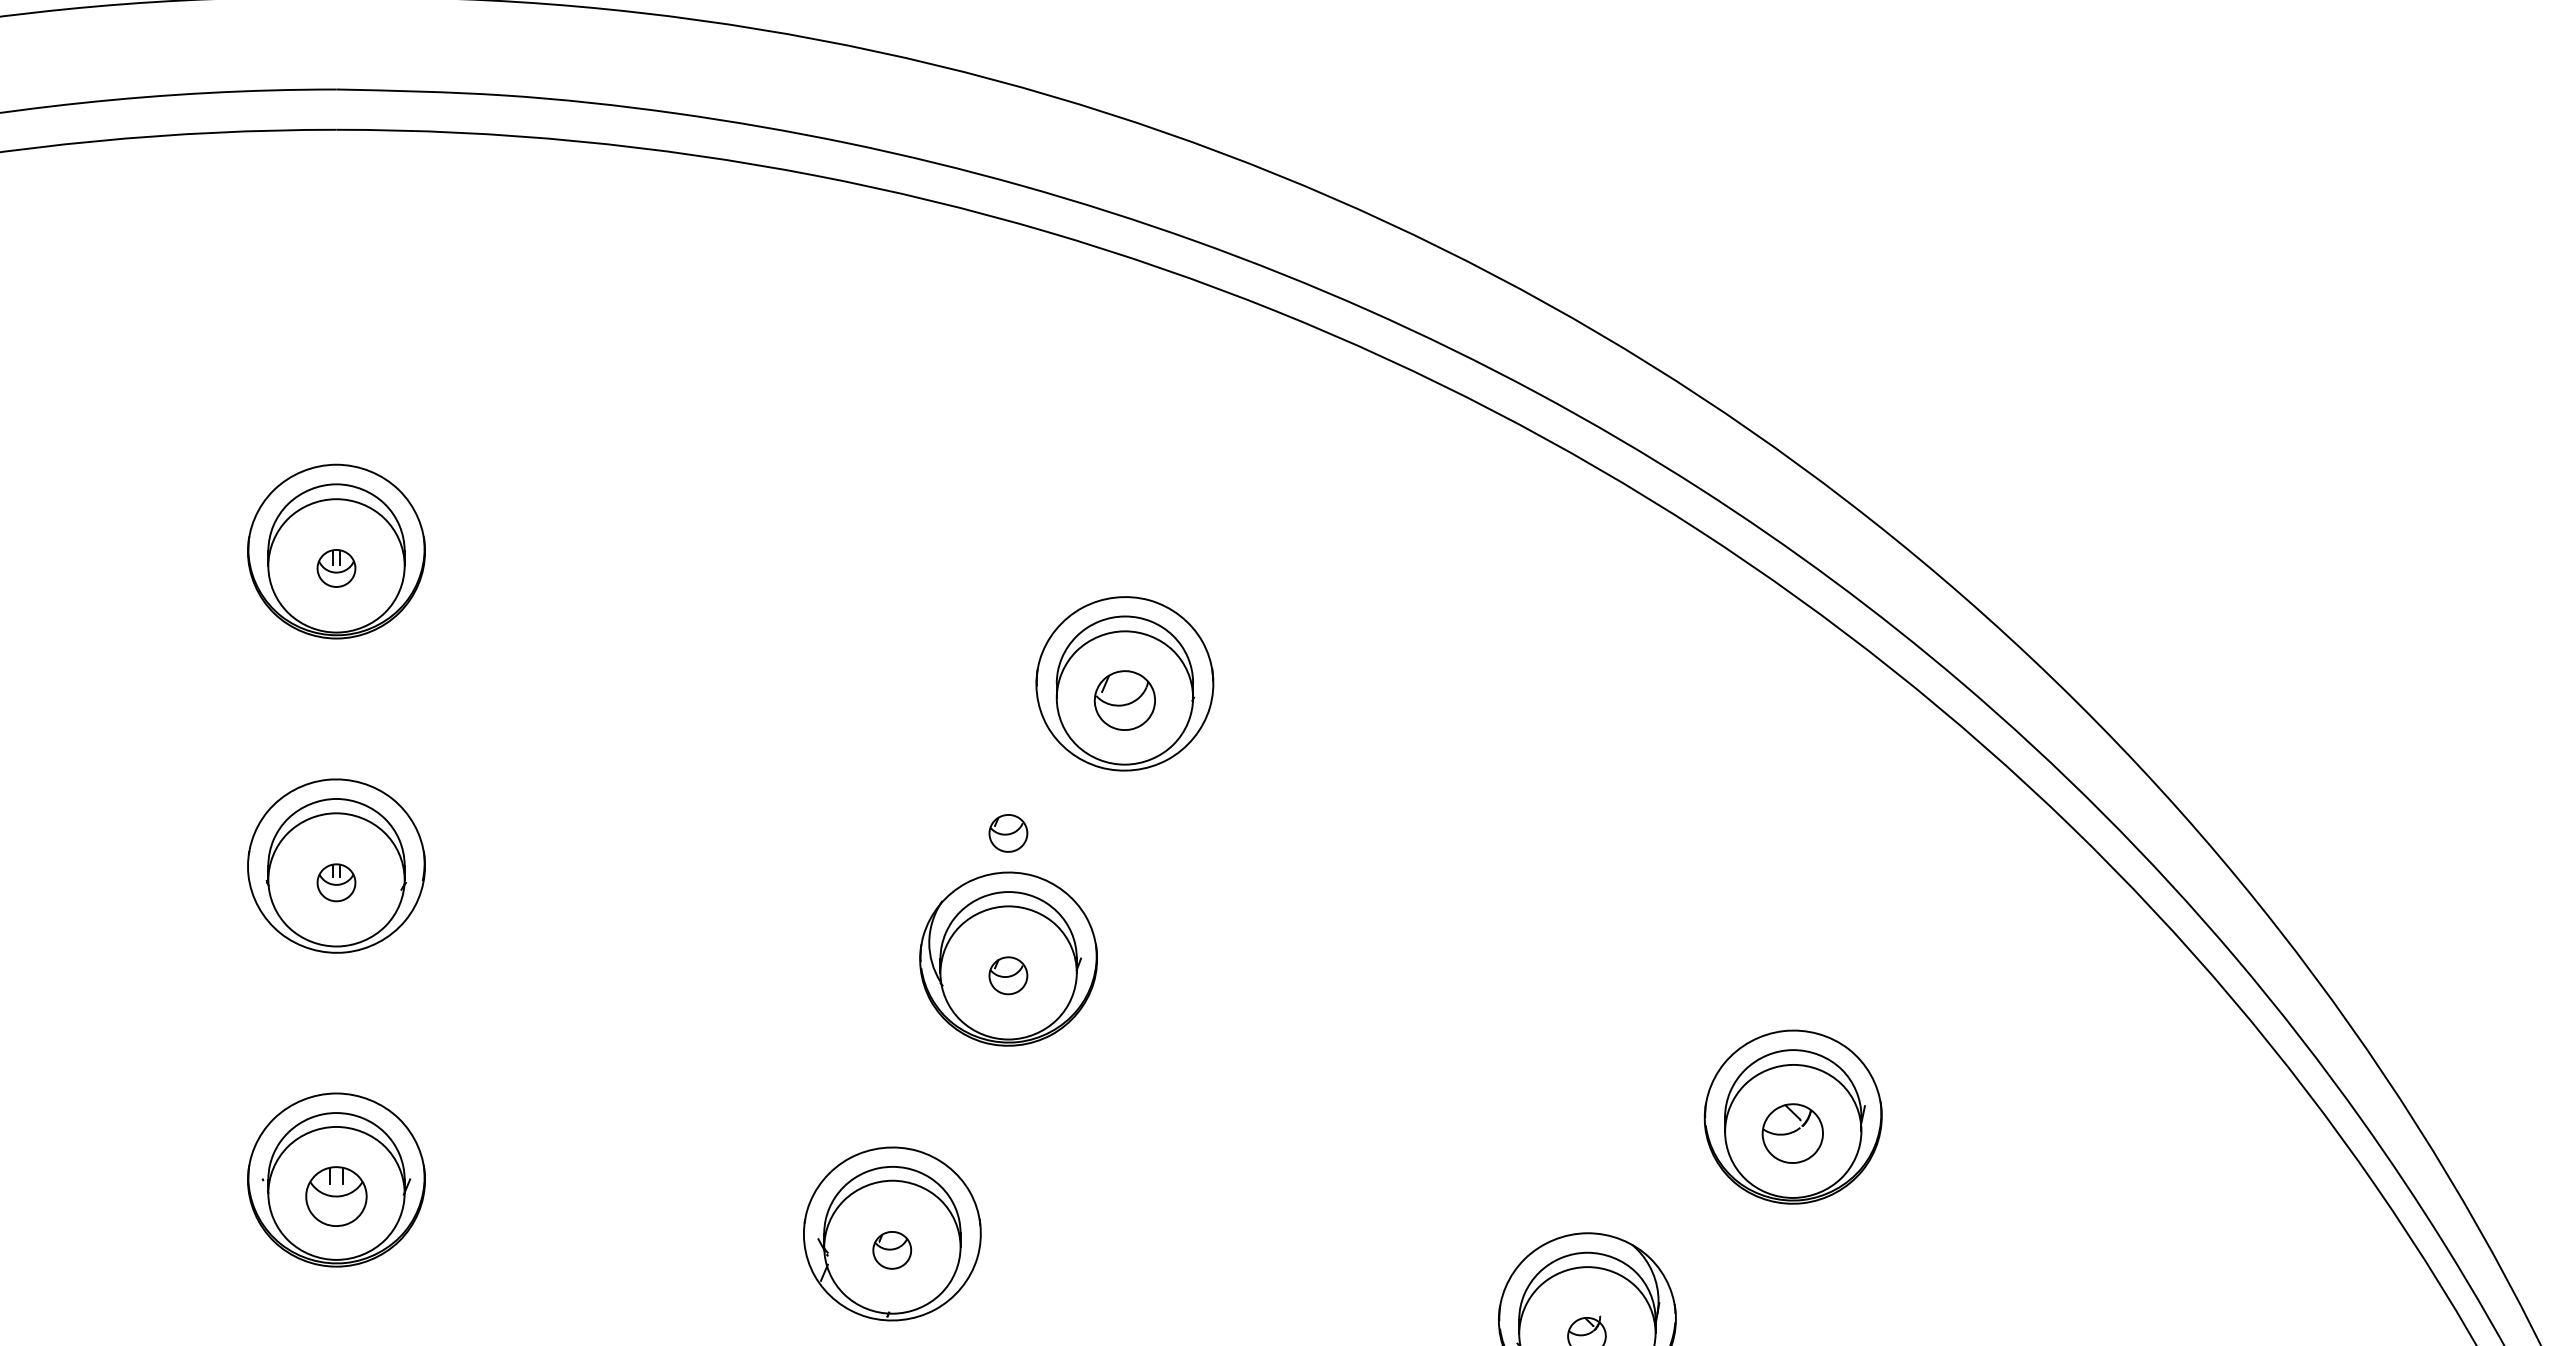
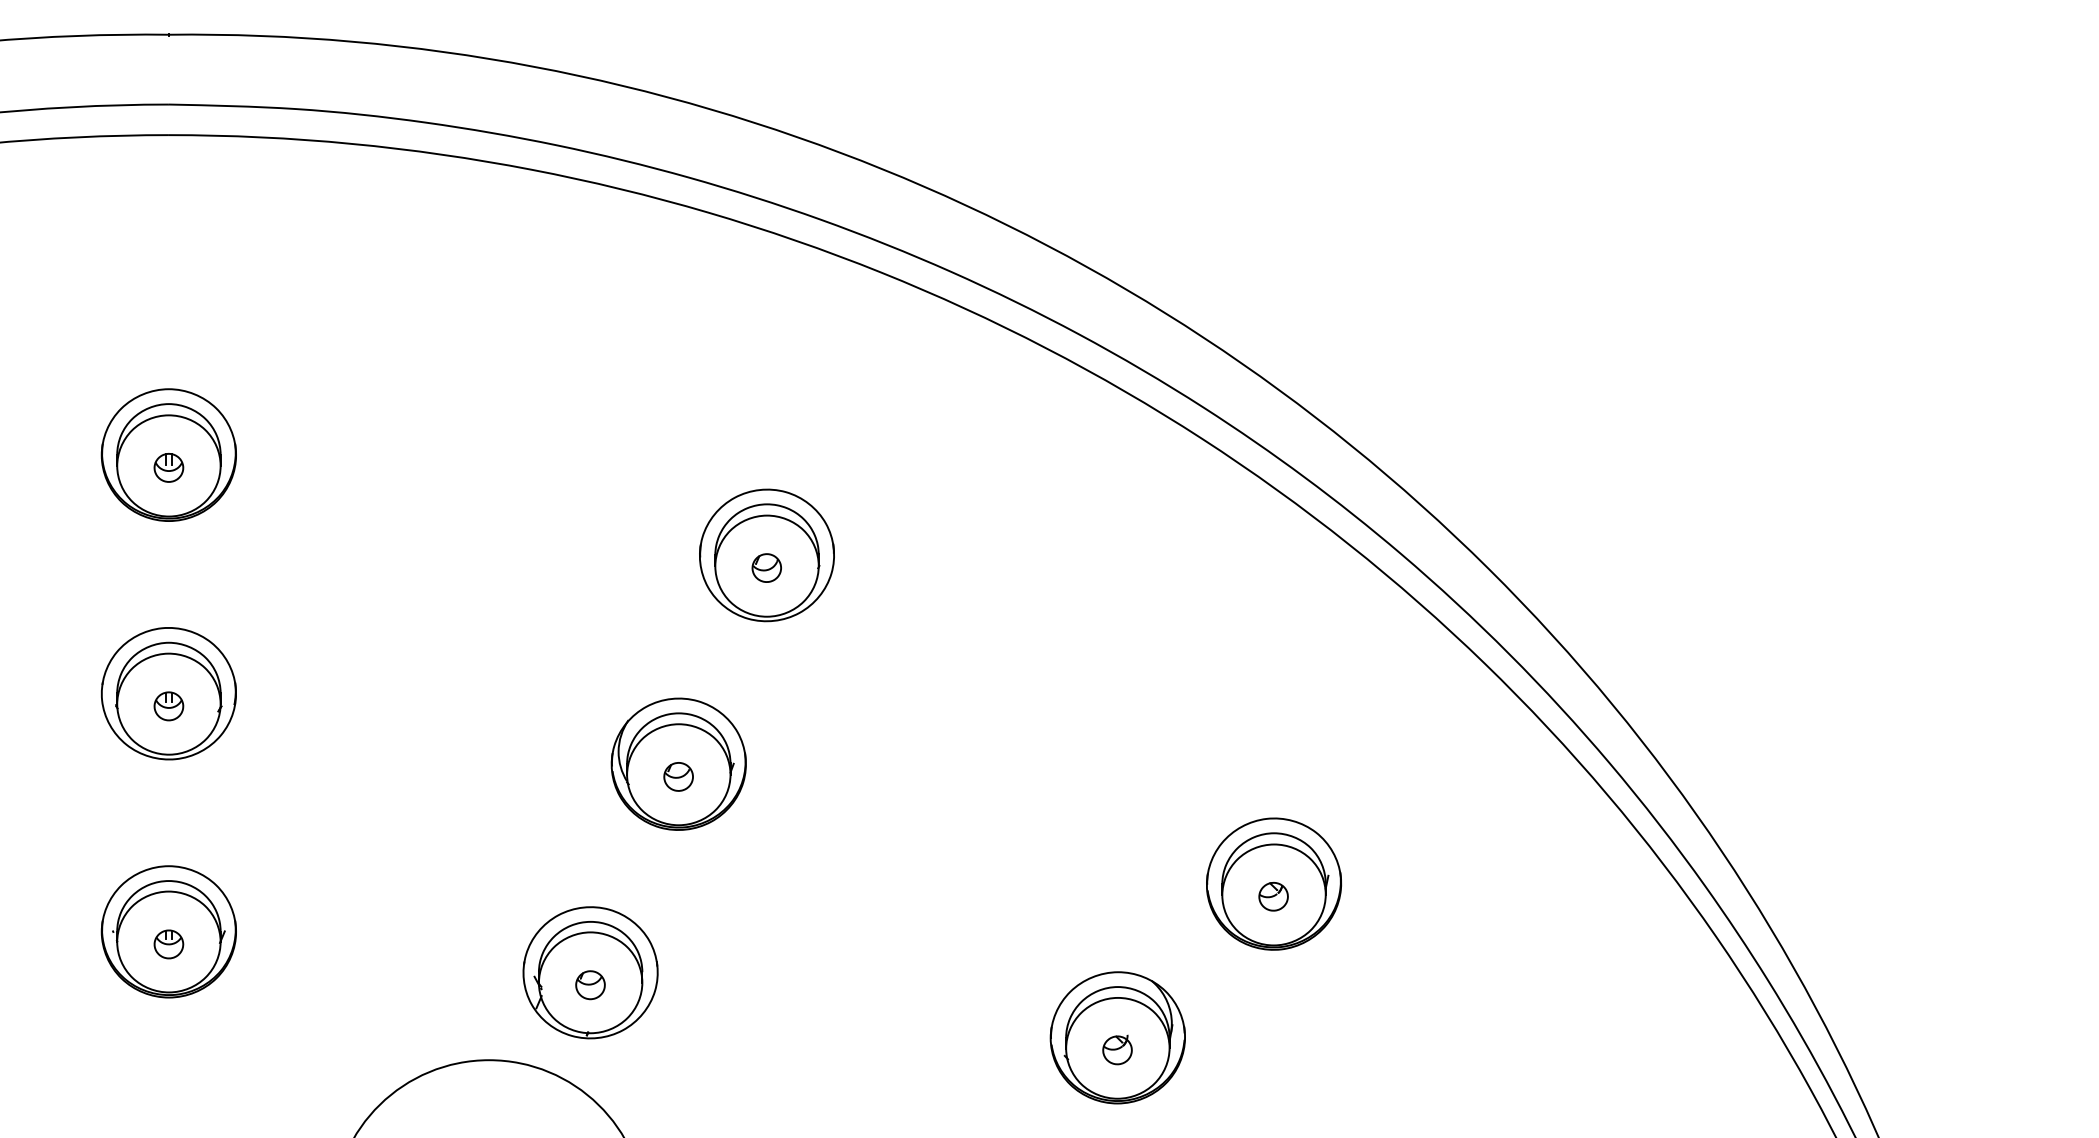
part: (1124, 699) -> (766, 567), size x0.62
part: (1008, 832) -> (678, 668), removed
part: (1792, 1133) -> (1273, 896), size x0.62
part: (335, 1196) -> (168, 944), size x0.62

